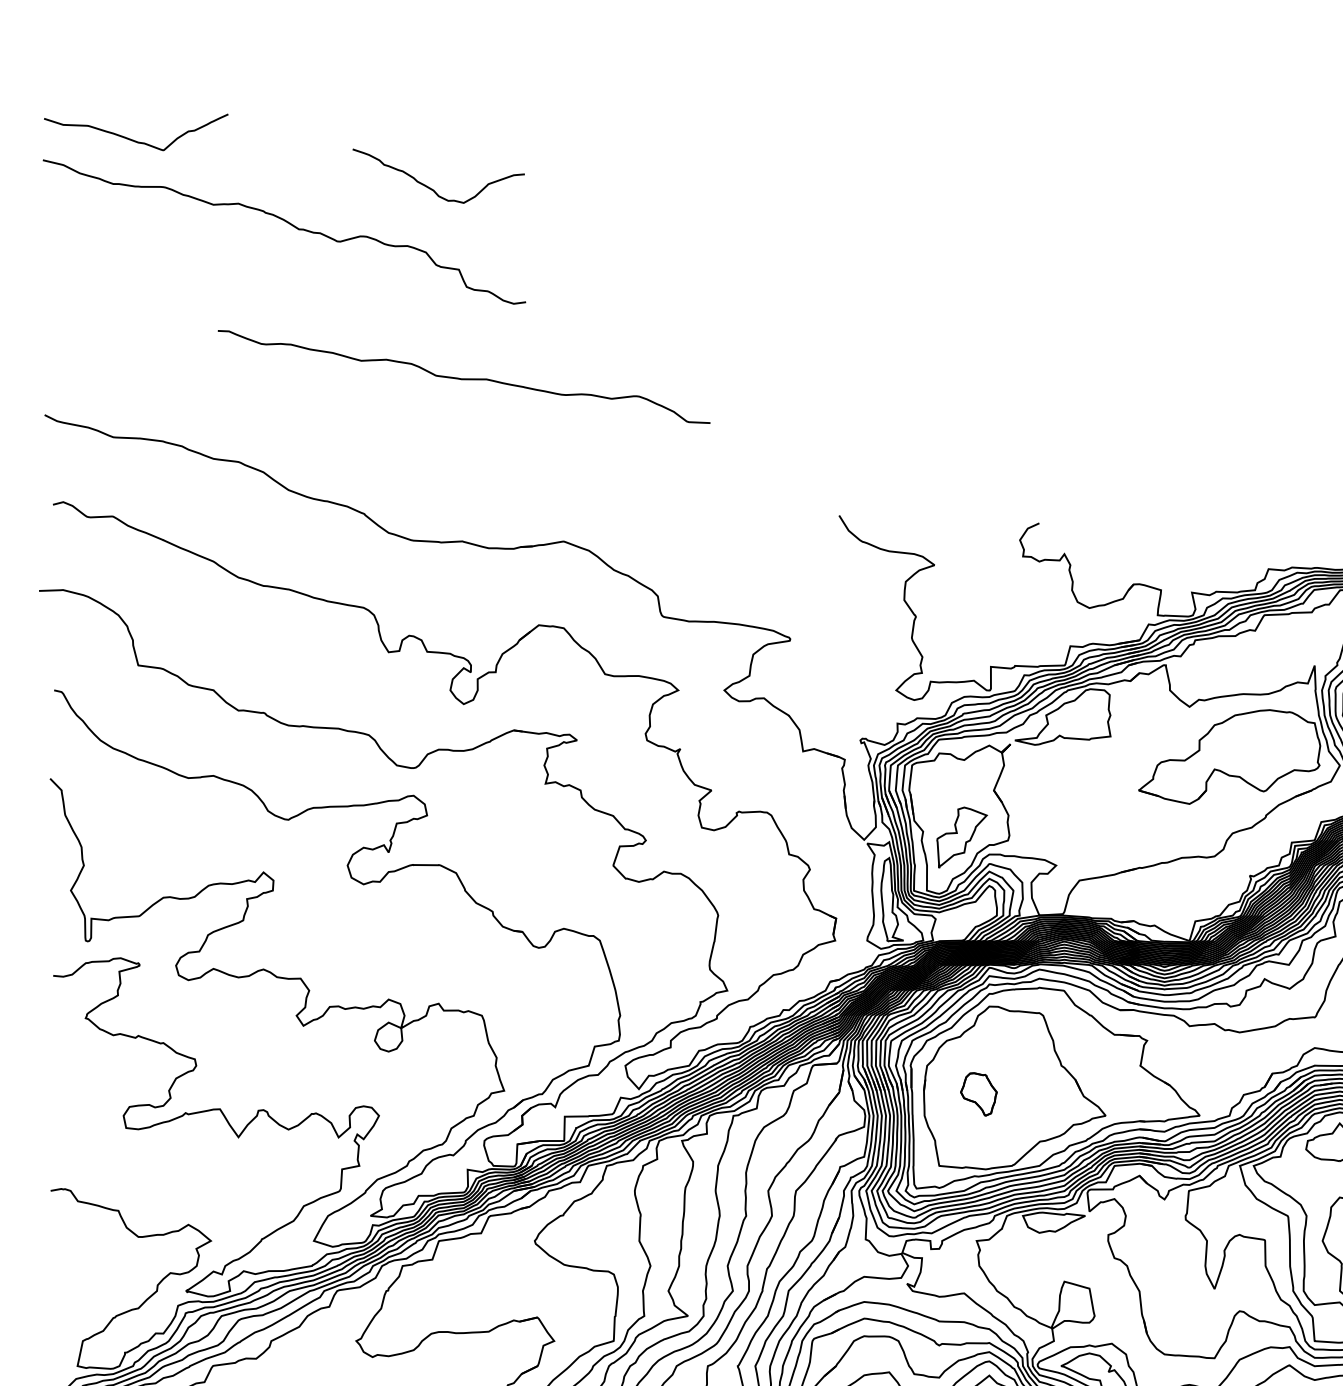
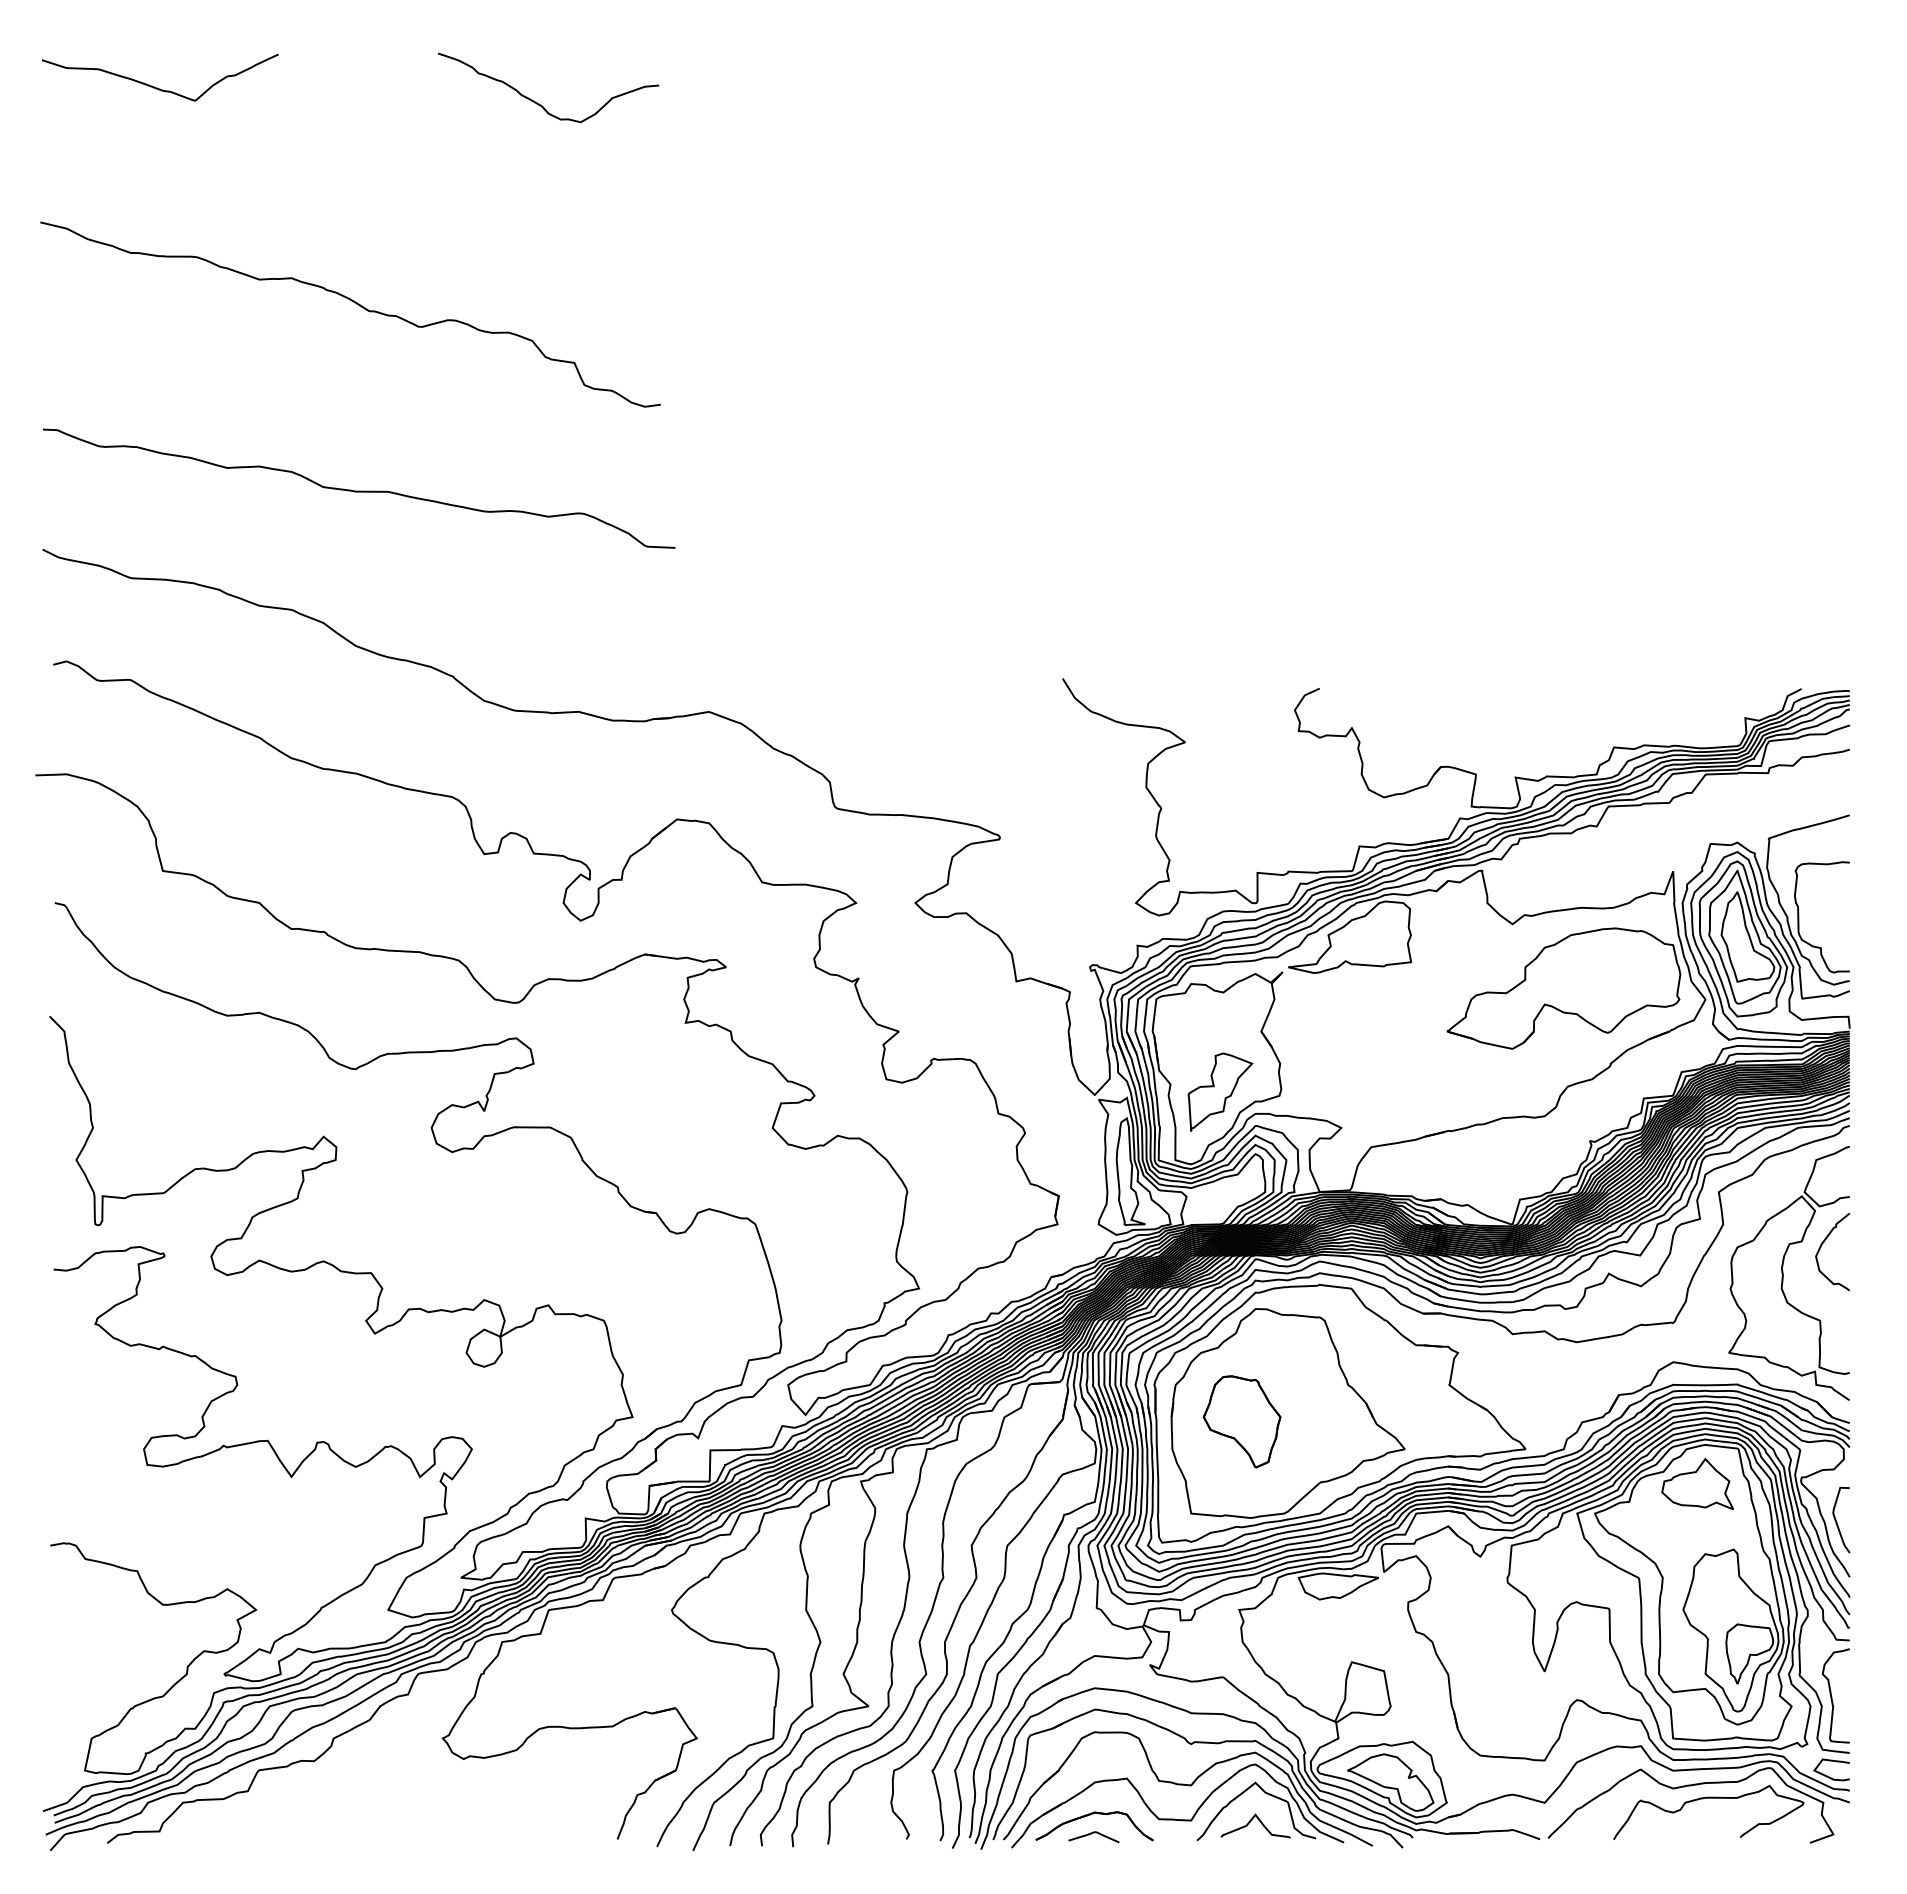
curve: (134, 140) -> (157, 87), moved
curve: (431, 188) -> (539, 103), moved
curve: (464, 378) -> (359, 490), moved
part: (978, 1094) -> (1241, 1421), size x1.67

